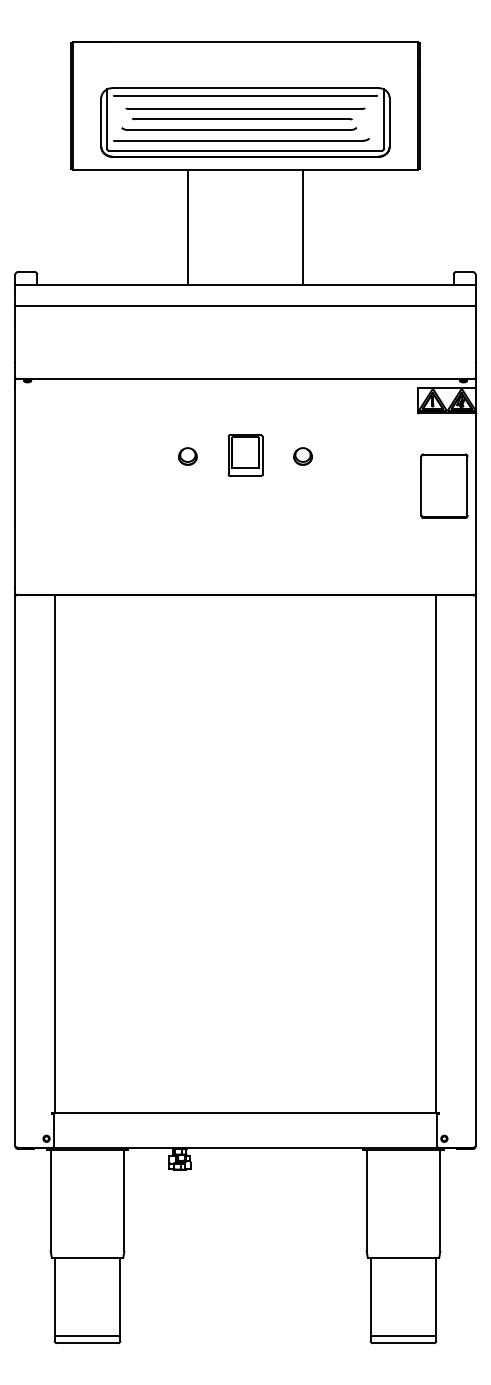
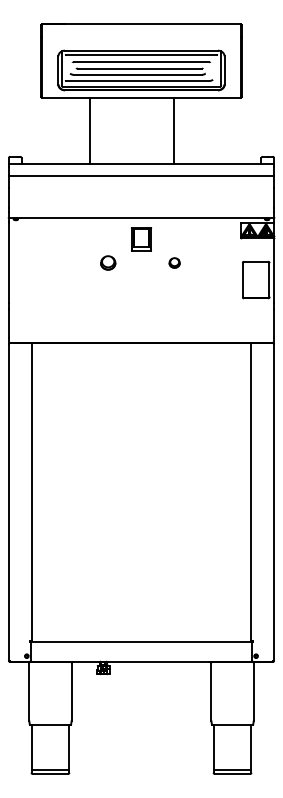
line: (188, 226) -> (89, 130), moved
part: (188, 455) -> (108, 262), size x1.4
part: (245, 455) -> (141, 239), moved

